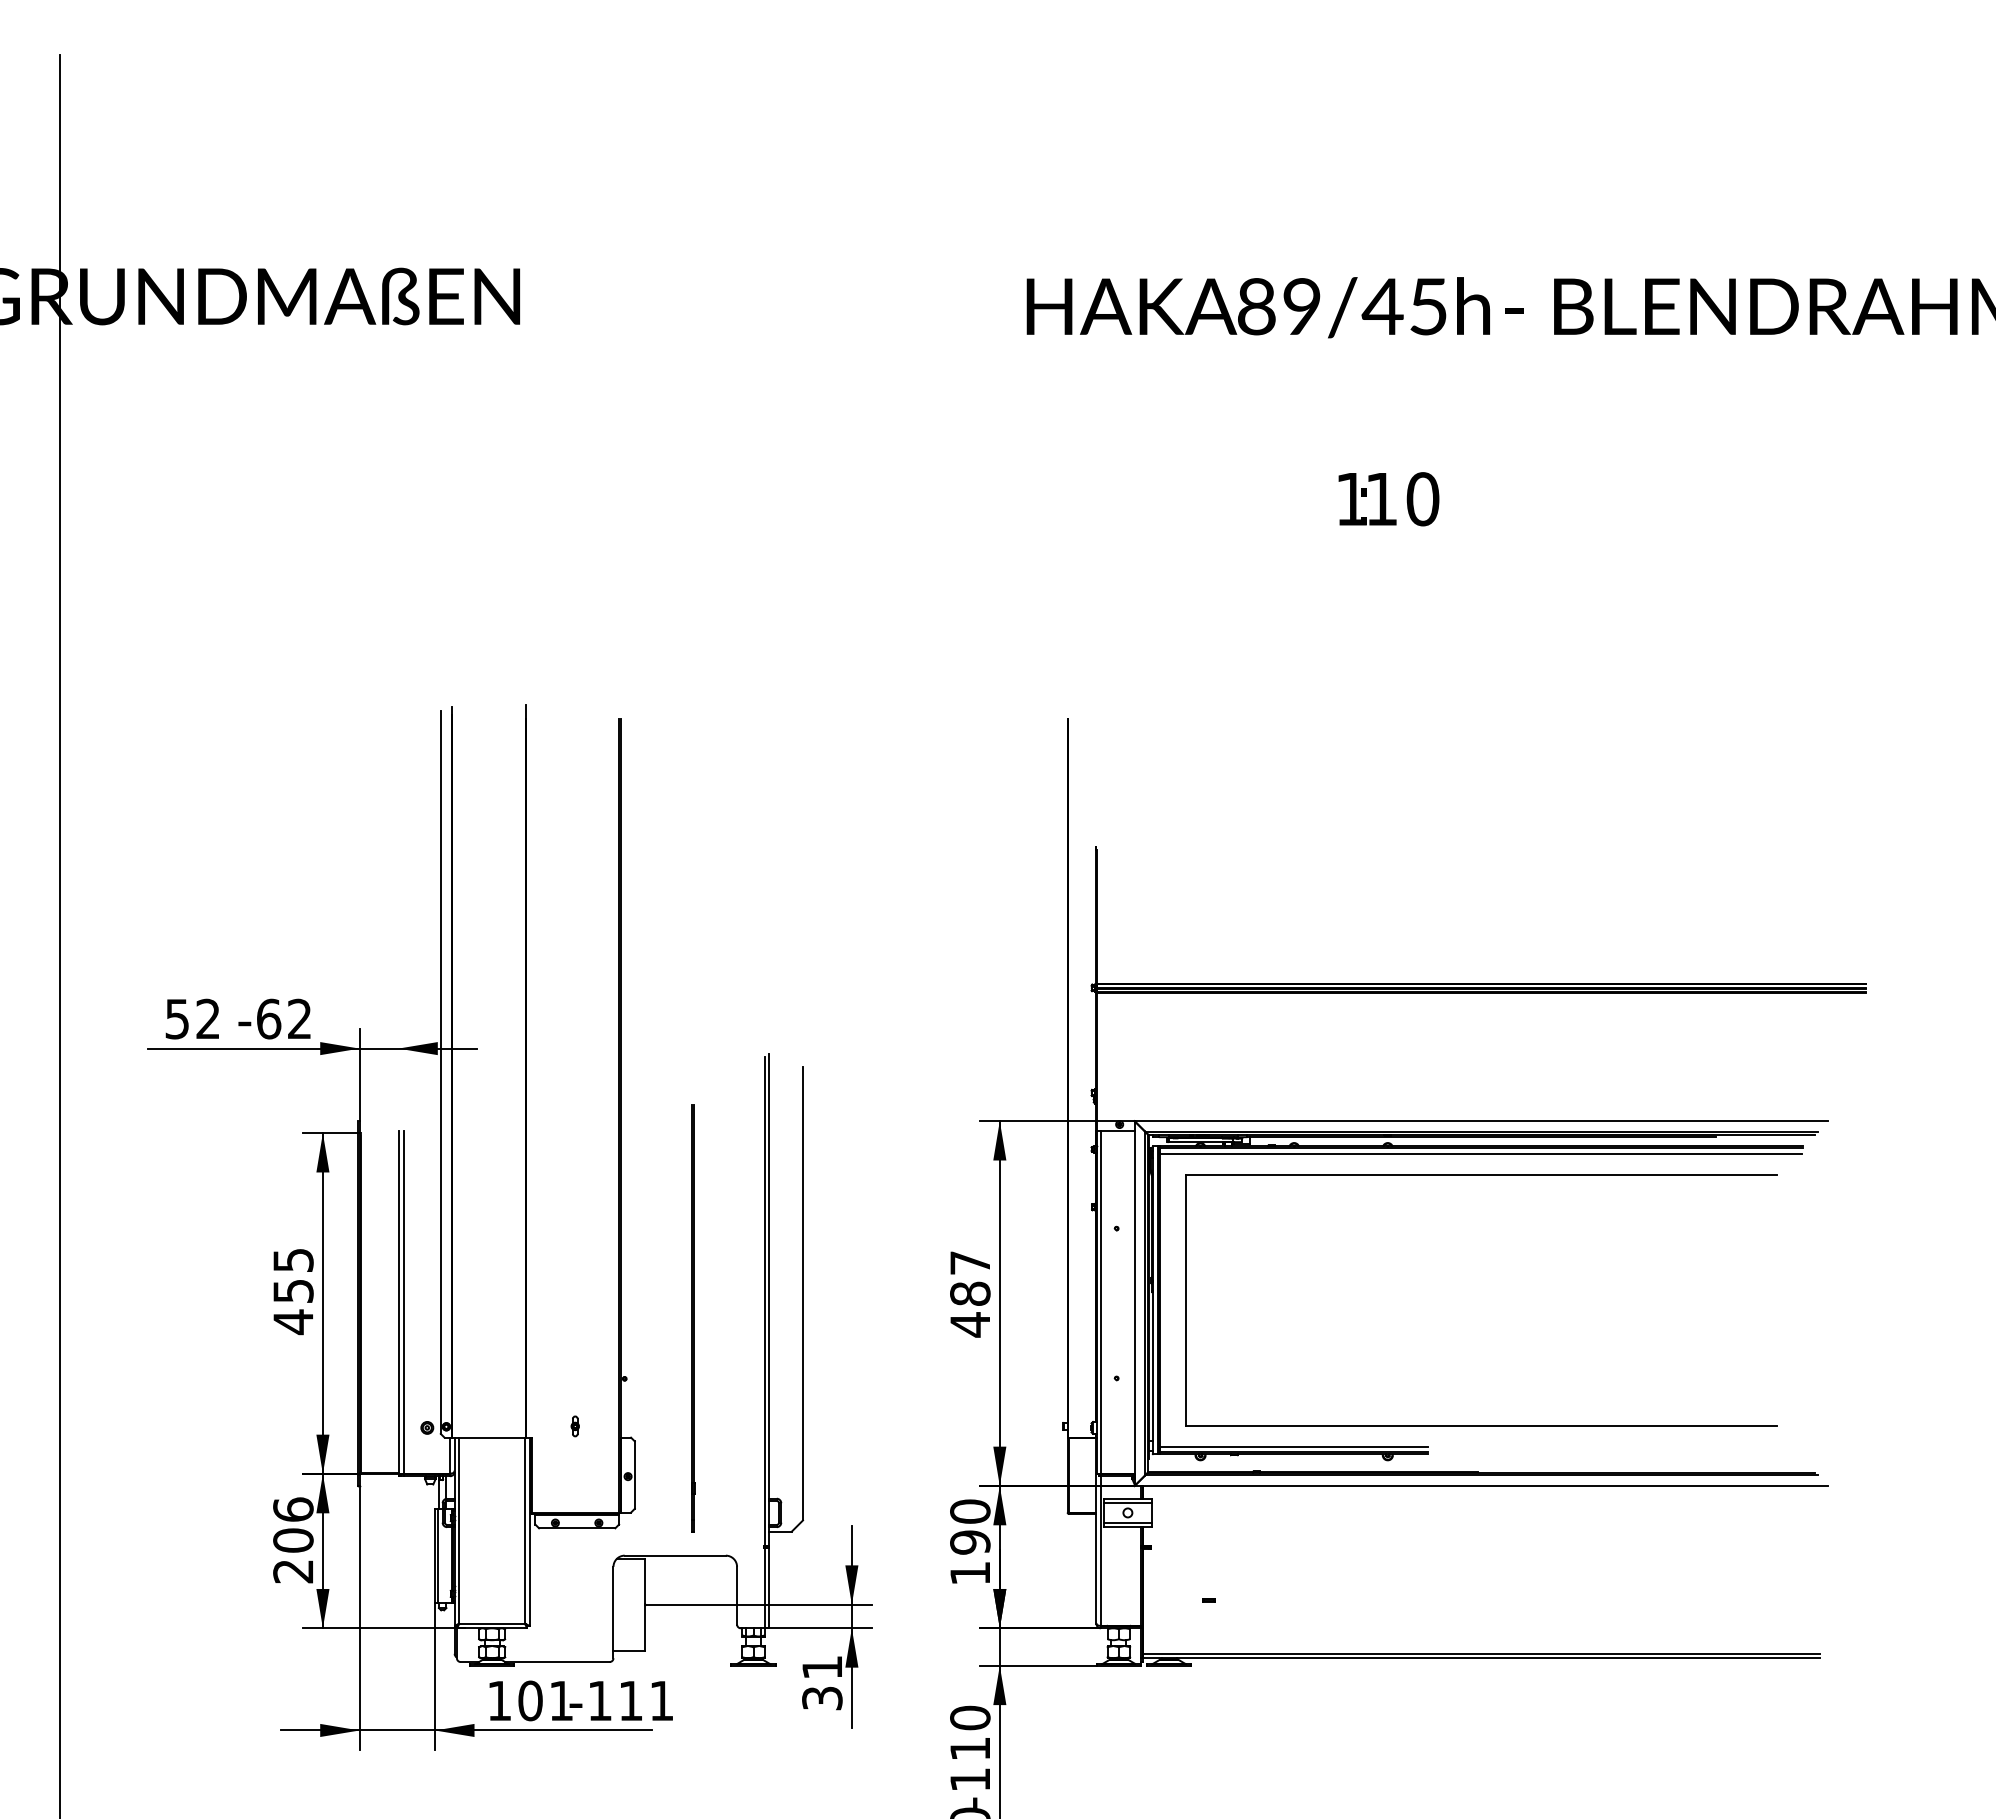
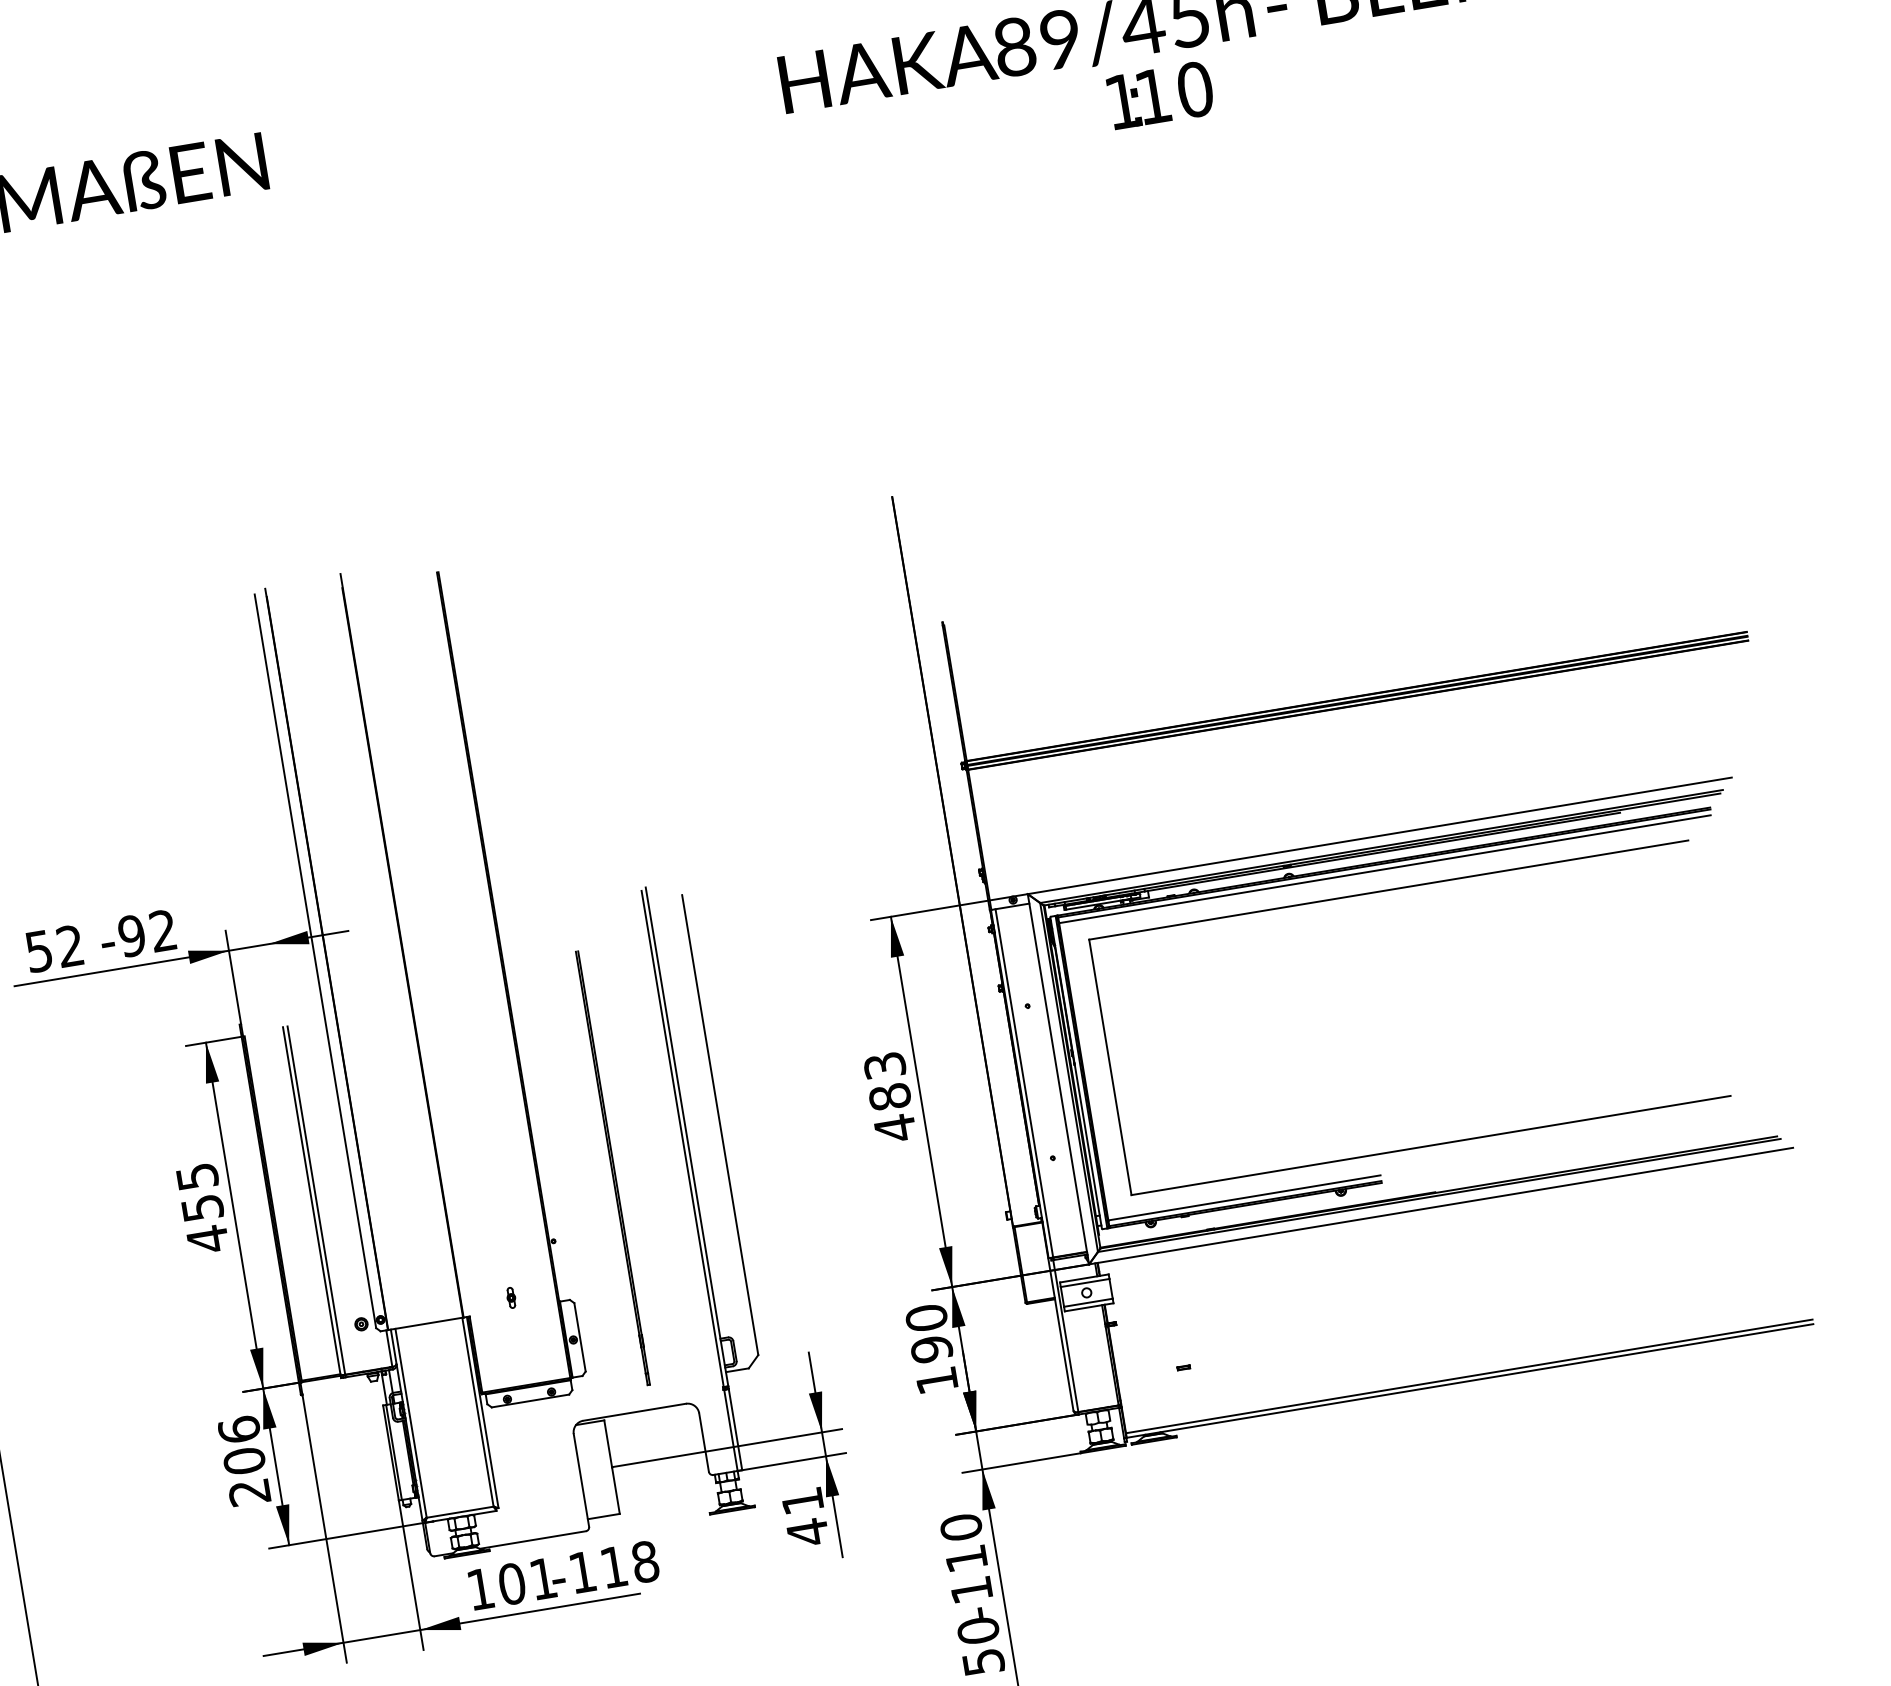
text: (1388, 499) -> (1160, 95), moved
text: (268, 1018) -> (131, 935), -62 -> -92
text: (970, 1262) -> (884, 1065), 487 -> 483
text: (822, 1698) -> (808, 1532), 31 -> 41
text: (661, 1700) -> (644, 1561), -111 -> -118

